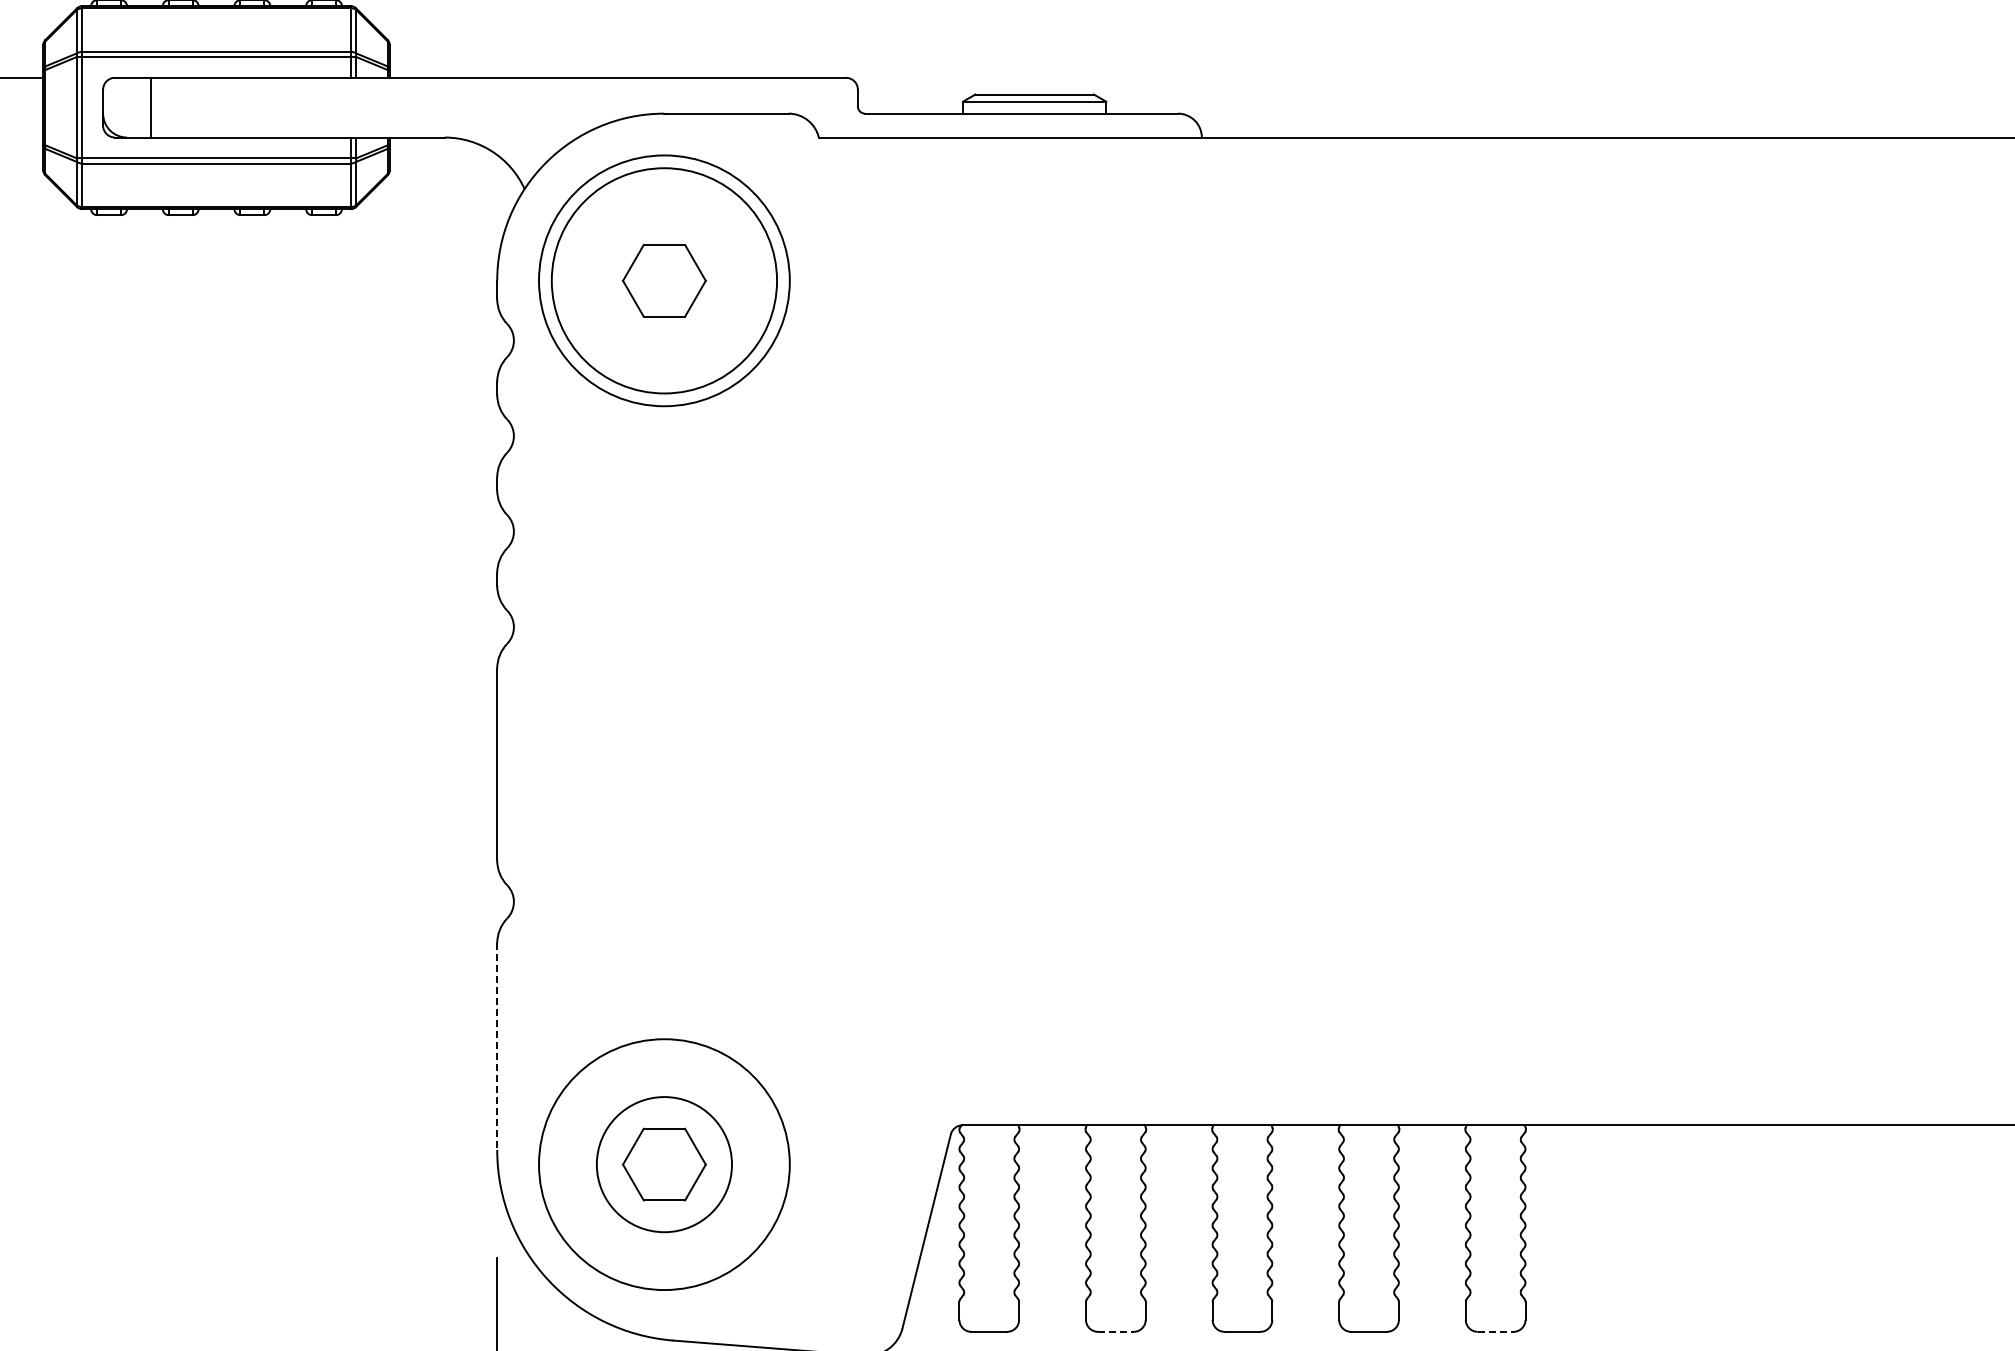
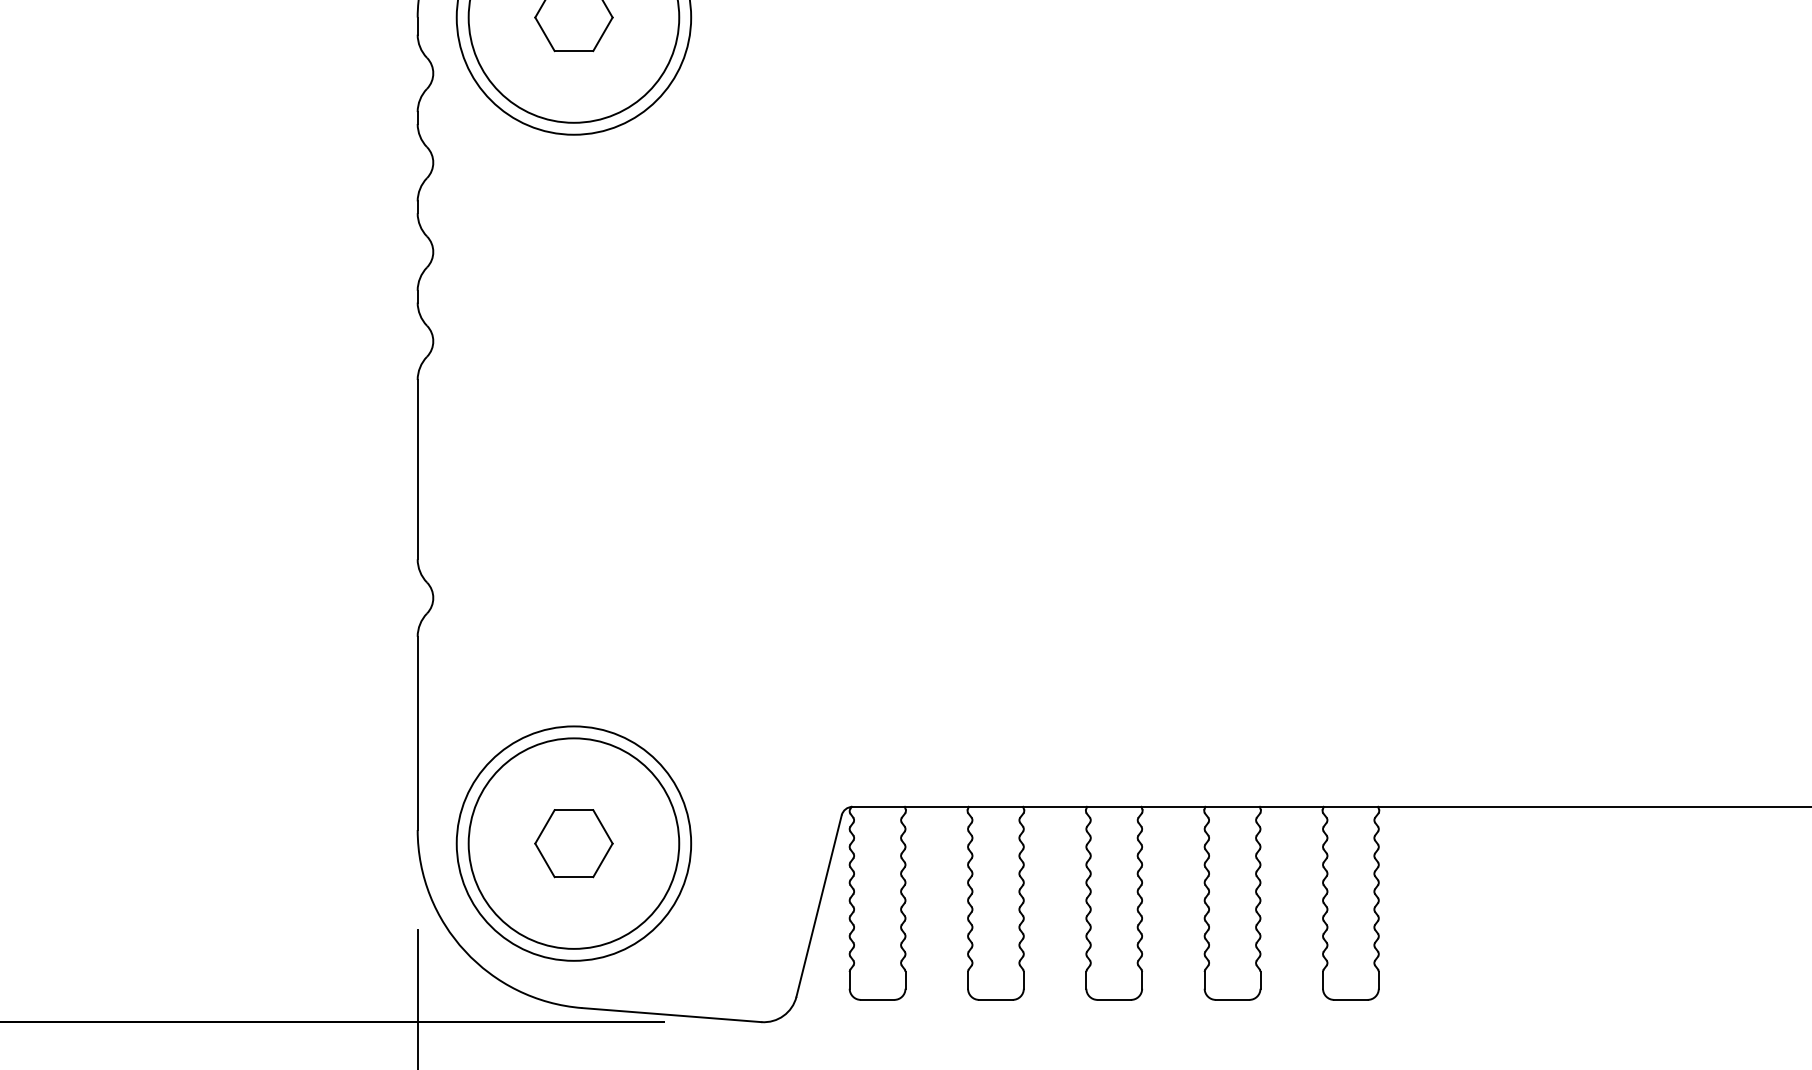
line: (497, 1047) -> (417, 734), dashed -> solid
circle: (664, 1164) -> (574, 843), size x1.67
line: (1115, 1331) -> (995, 999), dashed -> solid
line: (1495, 1331) -> (1350, 999), dashed -> solid

